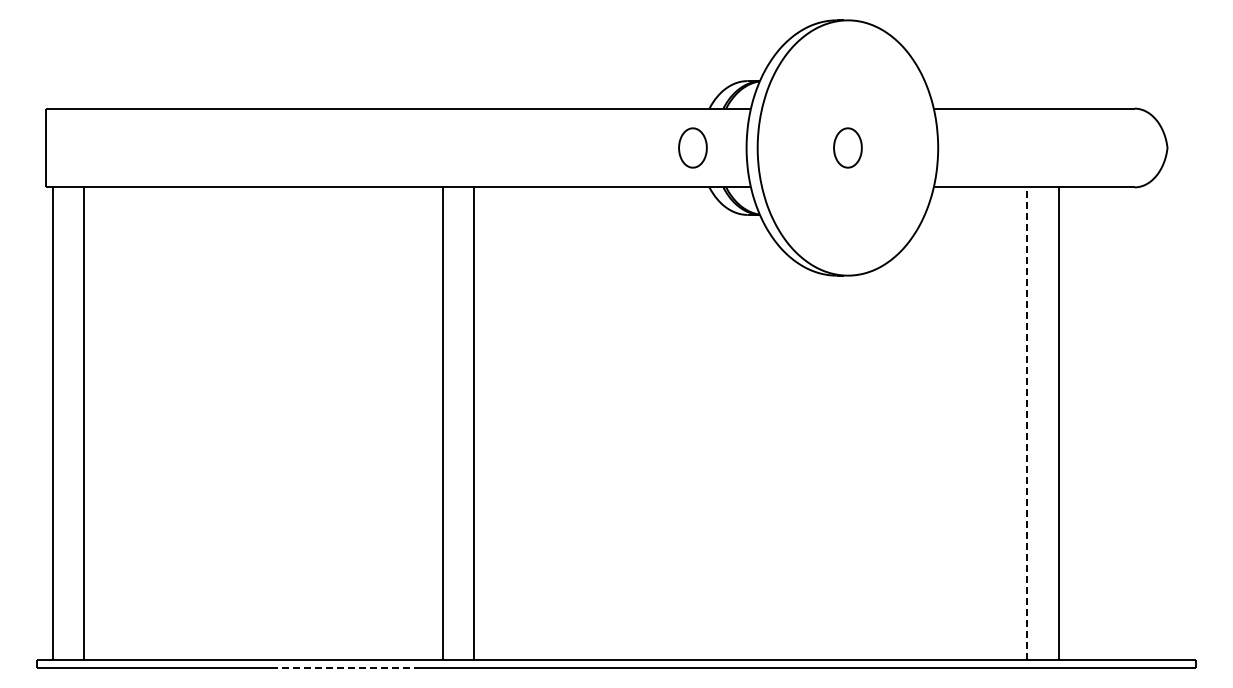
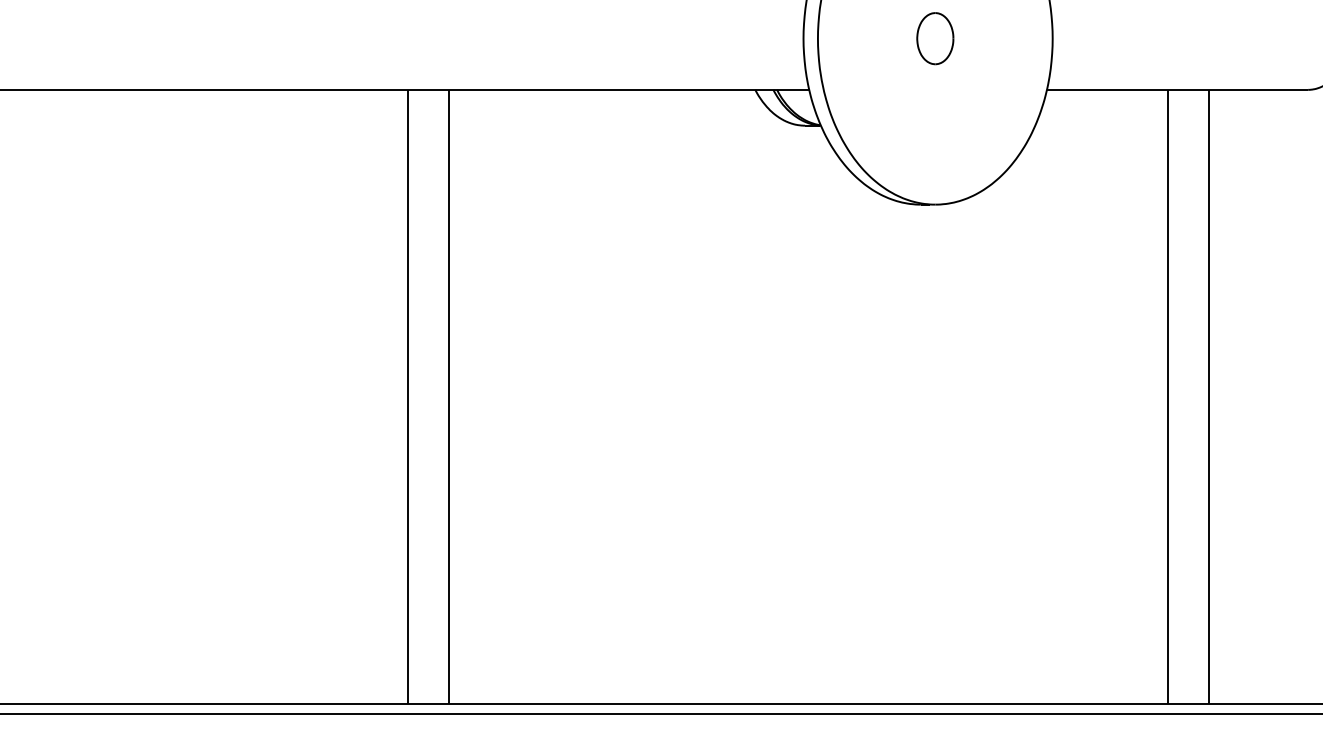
part: (692, 147) -> (733, 38), removed
line: (1027, 423) -> (1168, 396), dashed -> solid
line: (345, 667) -> (281, 714), dashed -> solid

